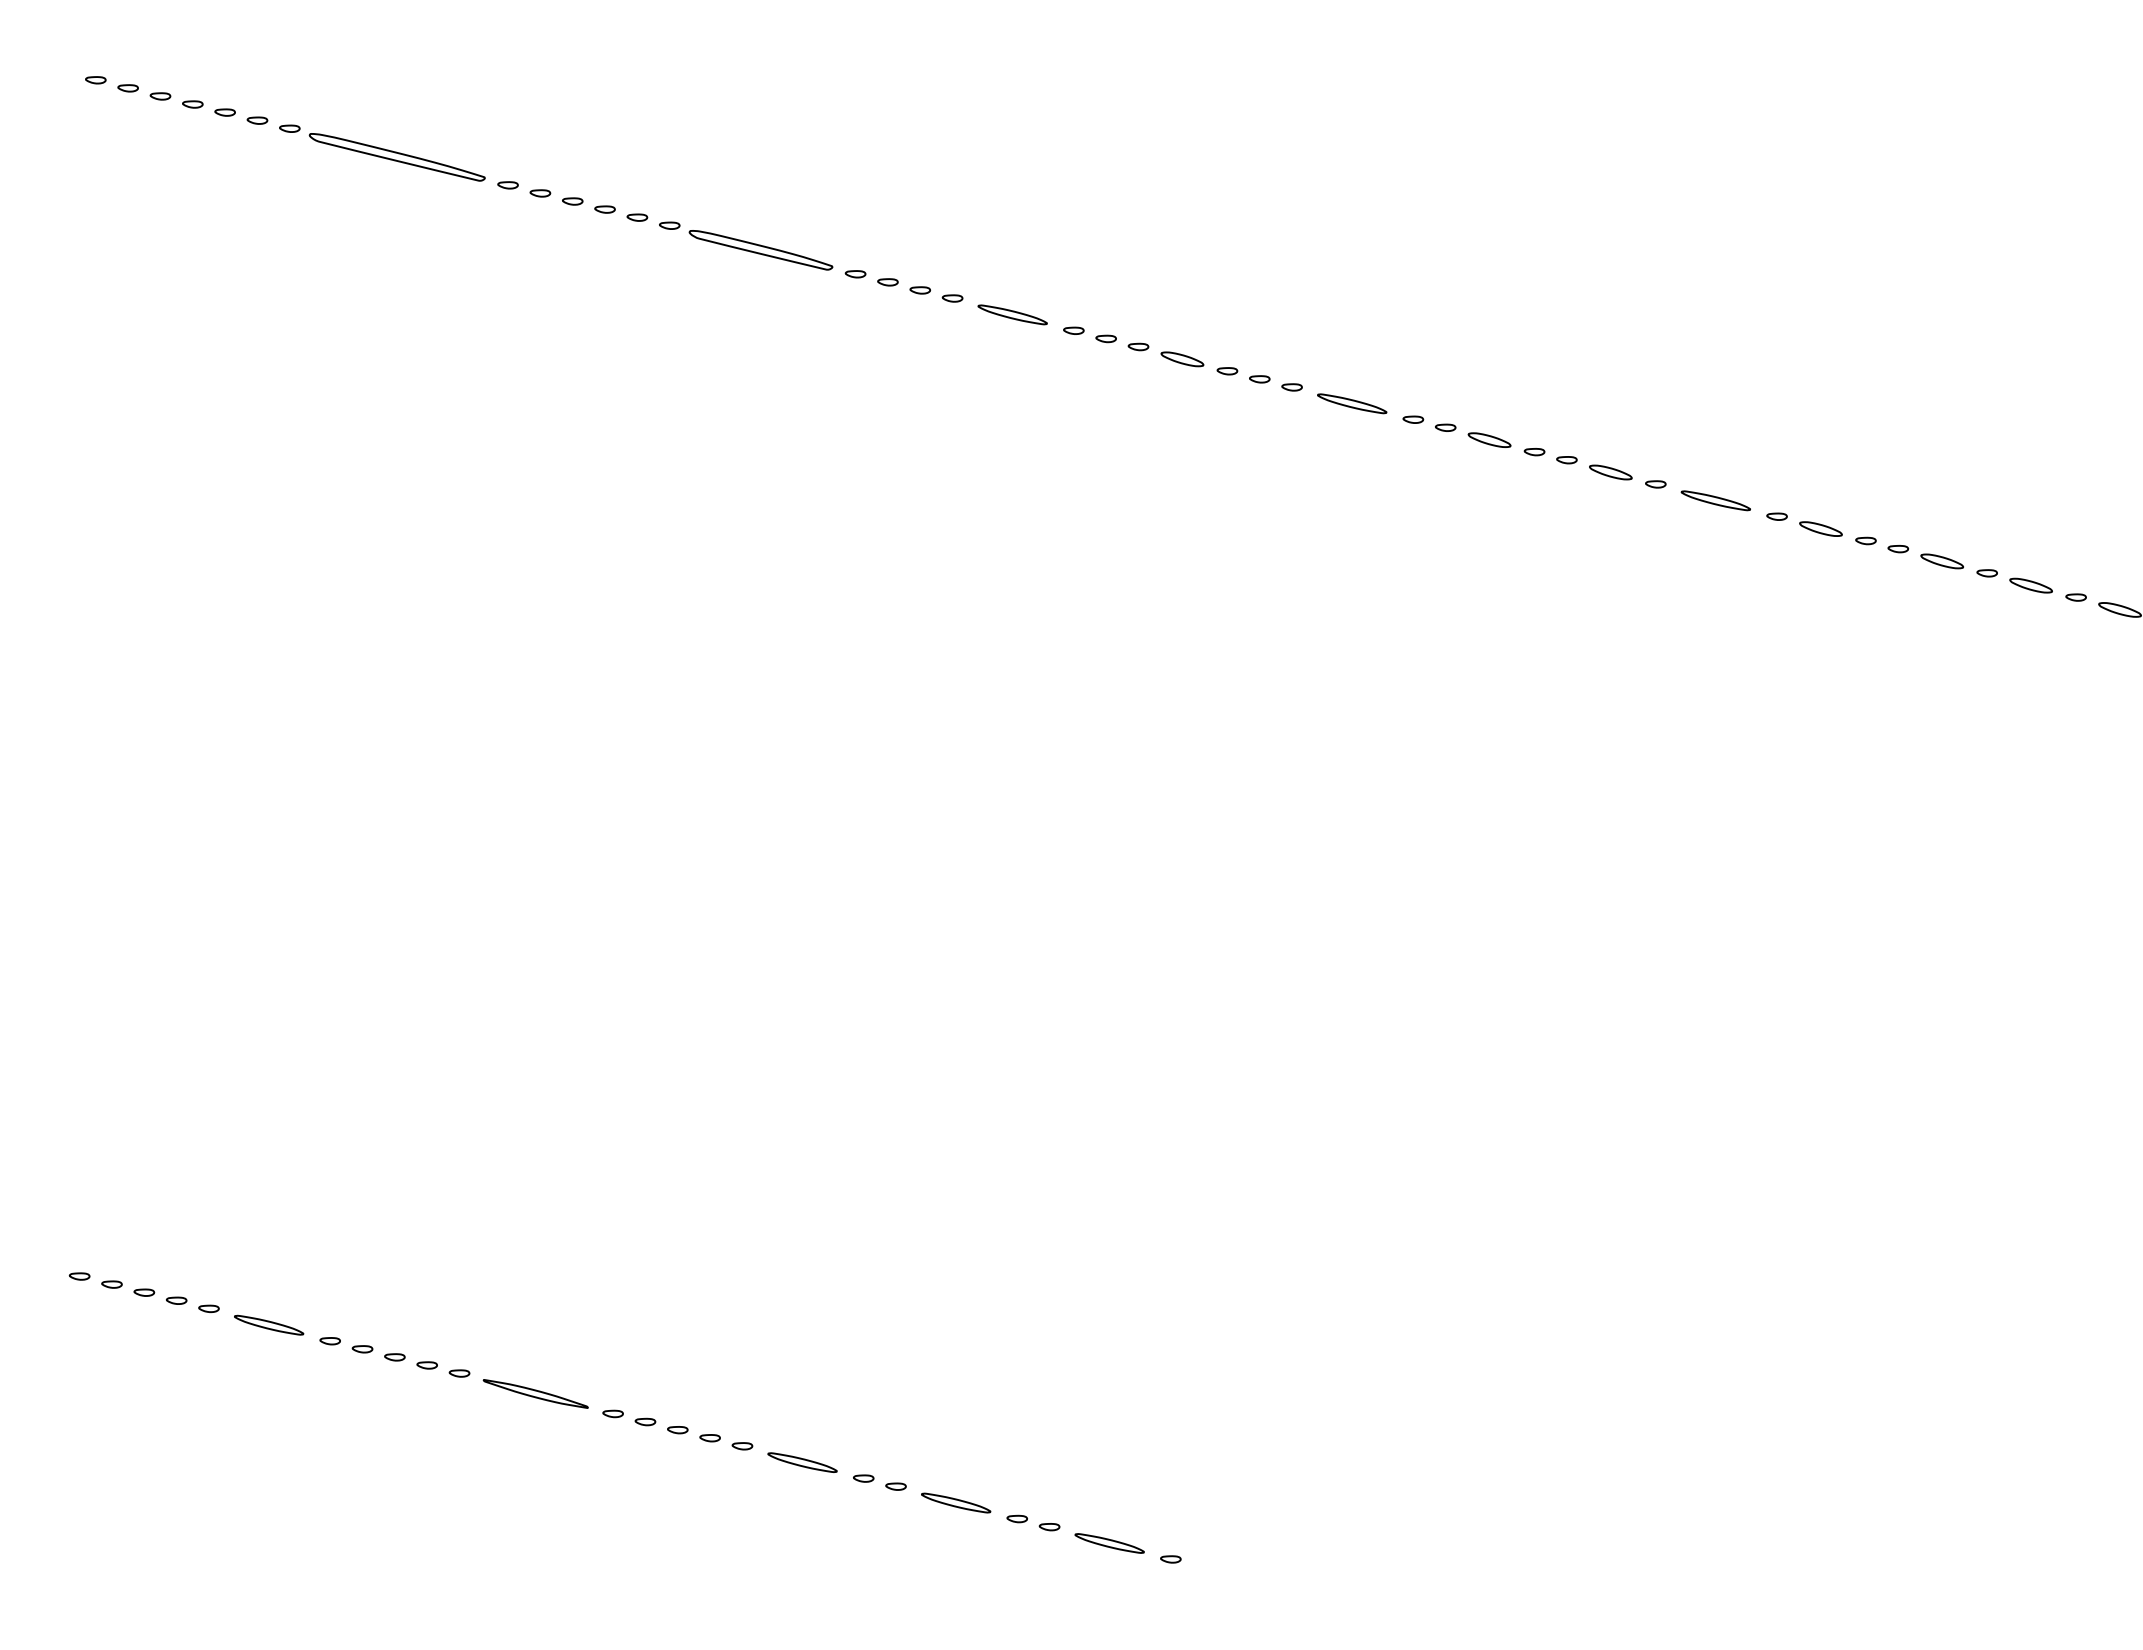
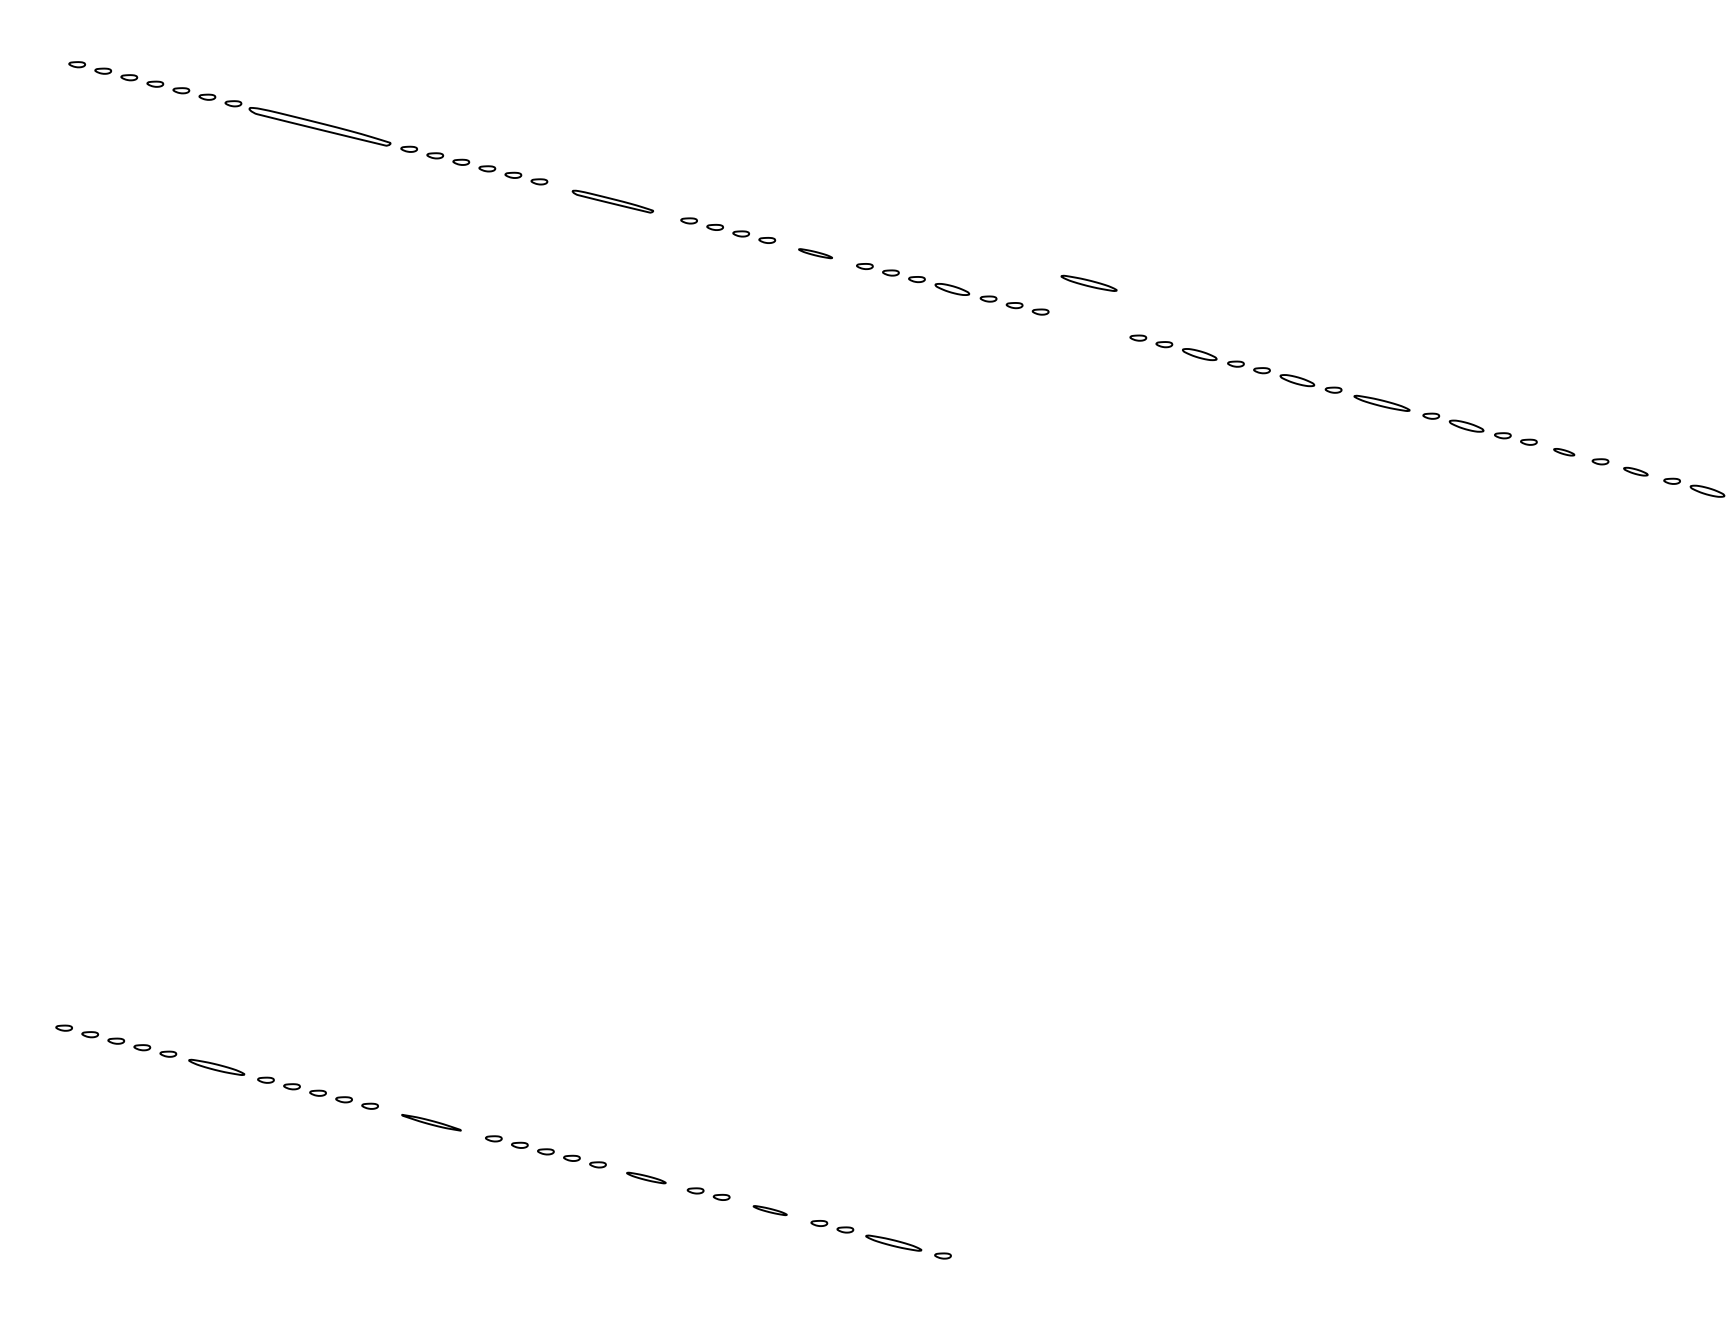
part: (760, 250) -> (612, 201), size x0.7
part: (1012, 314) -> (815, 253), size x0.6
part: (1352, 403) -> (1089, 283), moved
part: (1941, 561) -> (1563, 452), size x0.6
part: (2030, 585) -> (1635, 471), size x0.7
part: (535, 1393) -> (431, 1122), size x0.7
part: (802, 1462) -> (646, 1177), size x0.7
part: (956, 1502) -> (770, 1210), size x0.6

